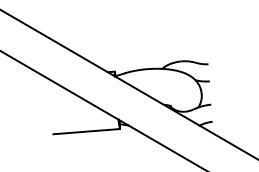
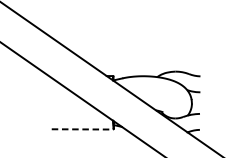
line: (87, 131) -> (83, 129), solid -> dashed

